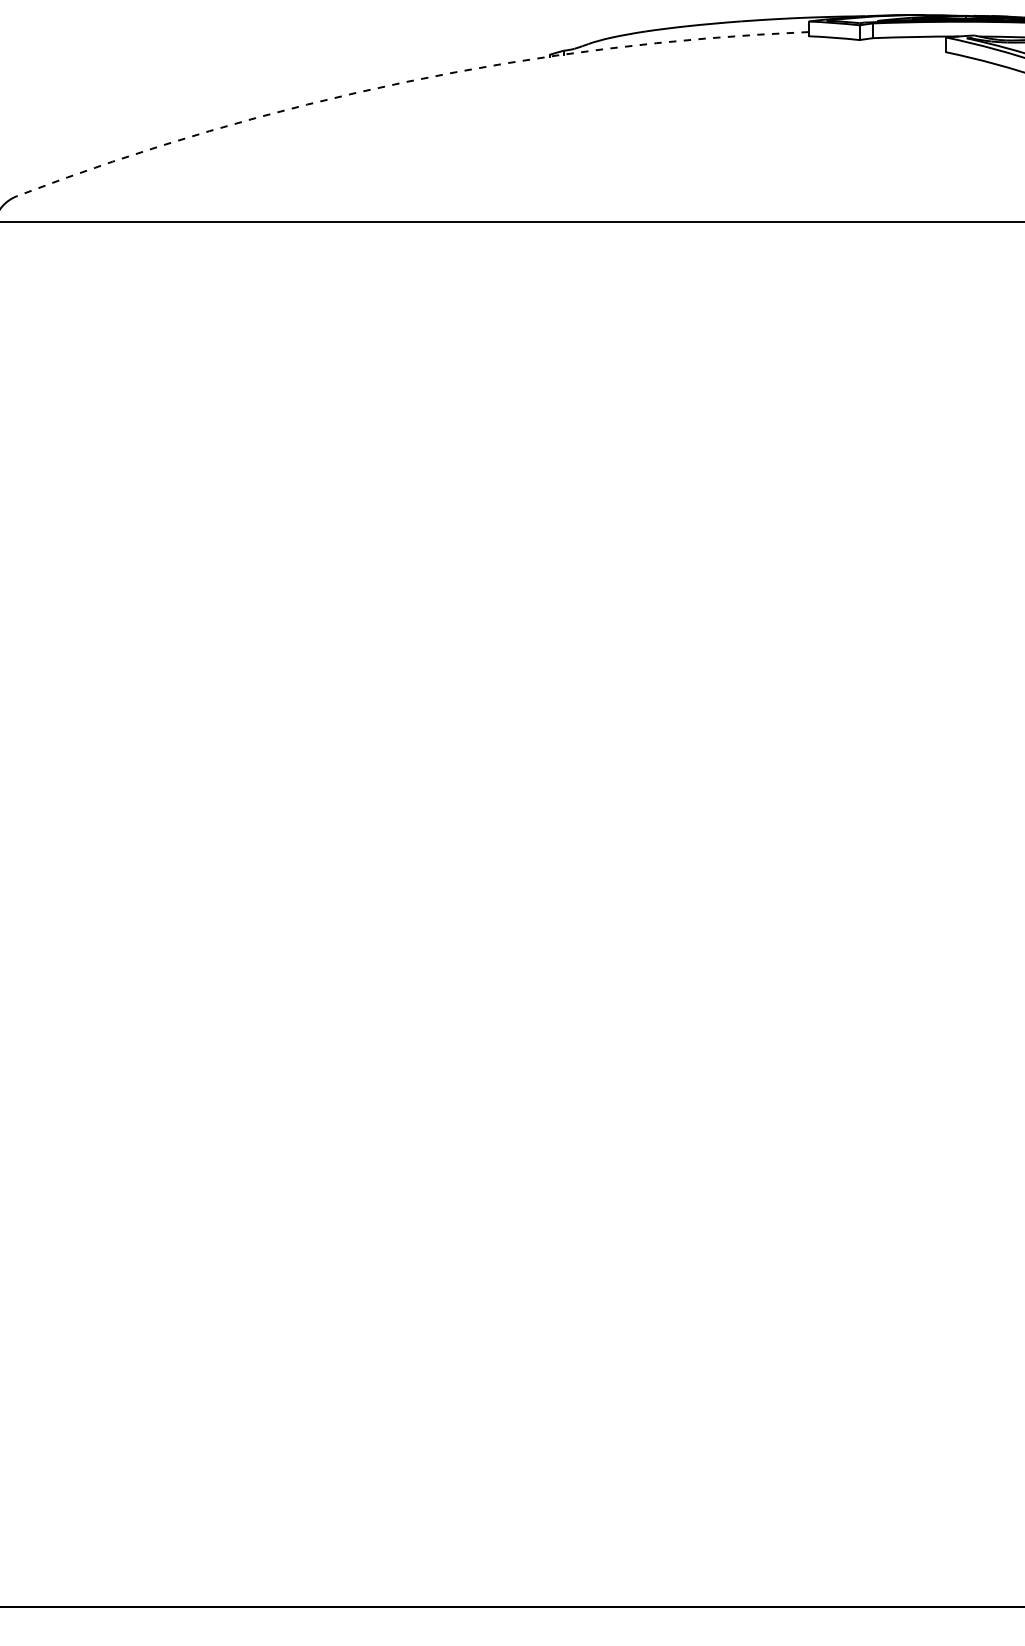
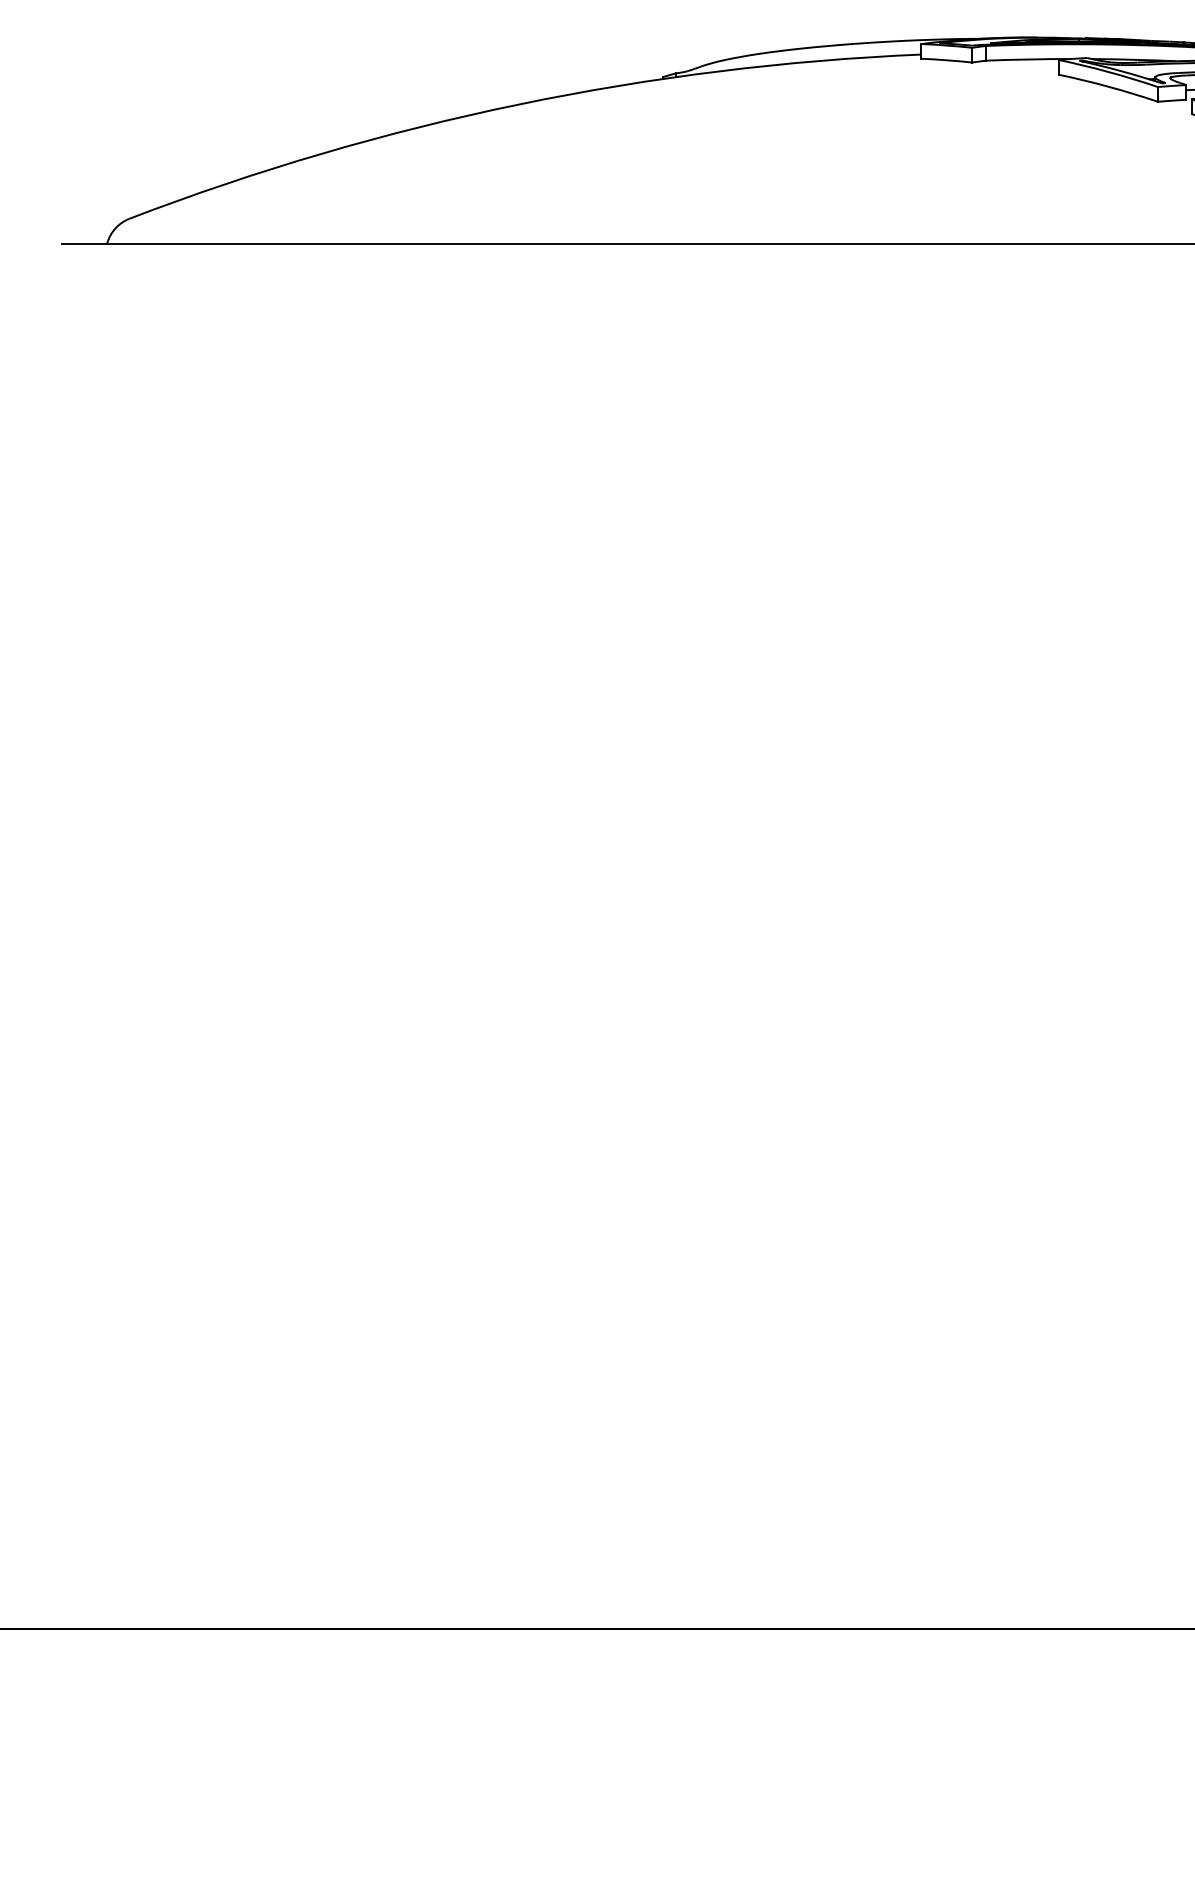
arc: (405, 81) -> (518, 104), dashed -> solid

